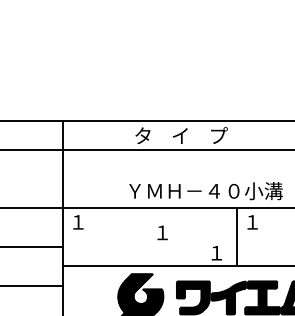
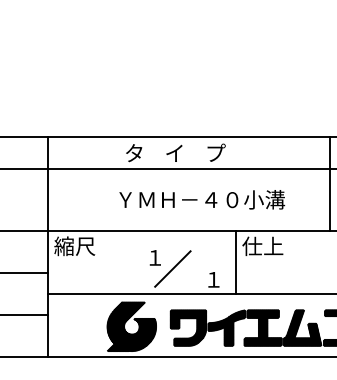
text: (206, 190) -> (202, 199), moved
text: (87, 222) -> (74, 246), １ -> 縮尺
text: (261, 222) -> (262, 246), １ -> 仕上
line: (178, 242) -> (172, 268), added

